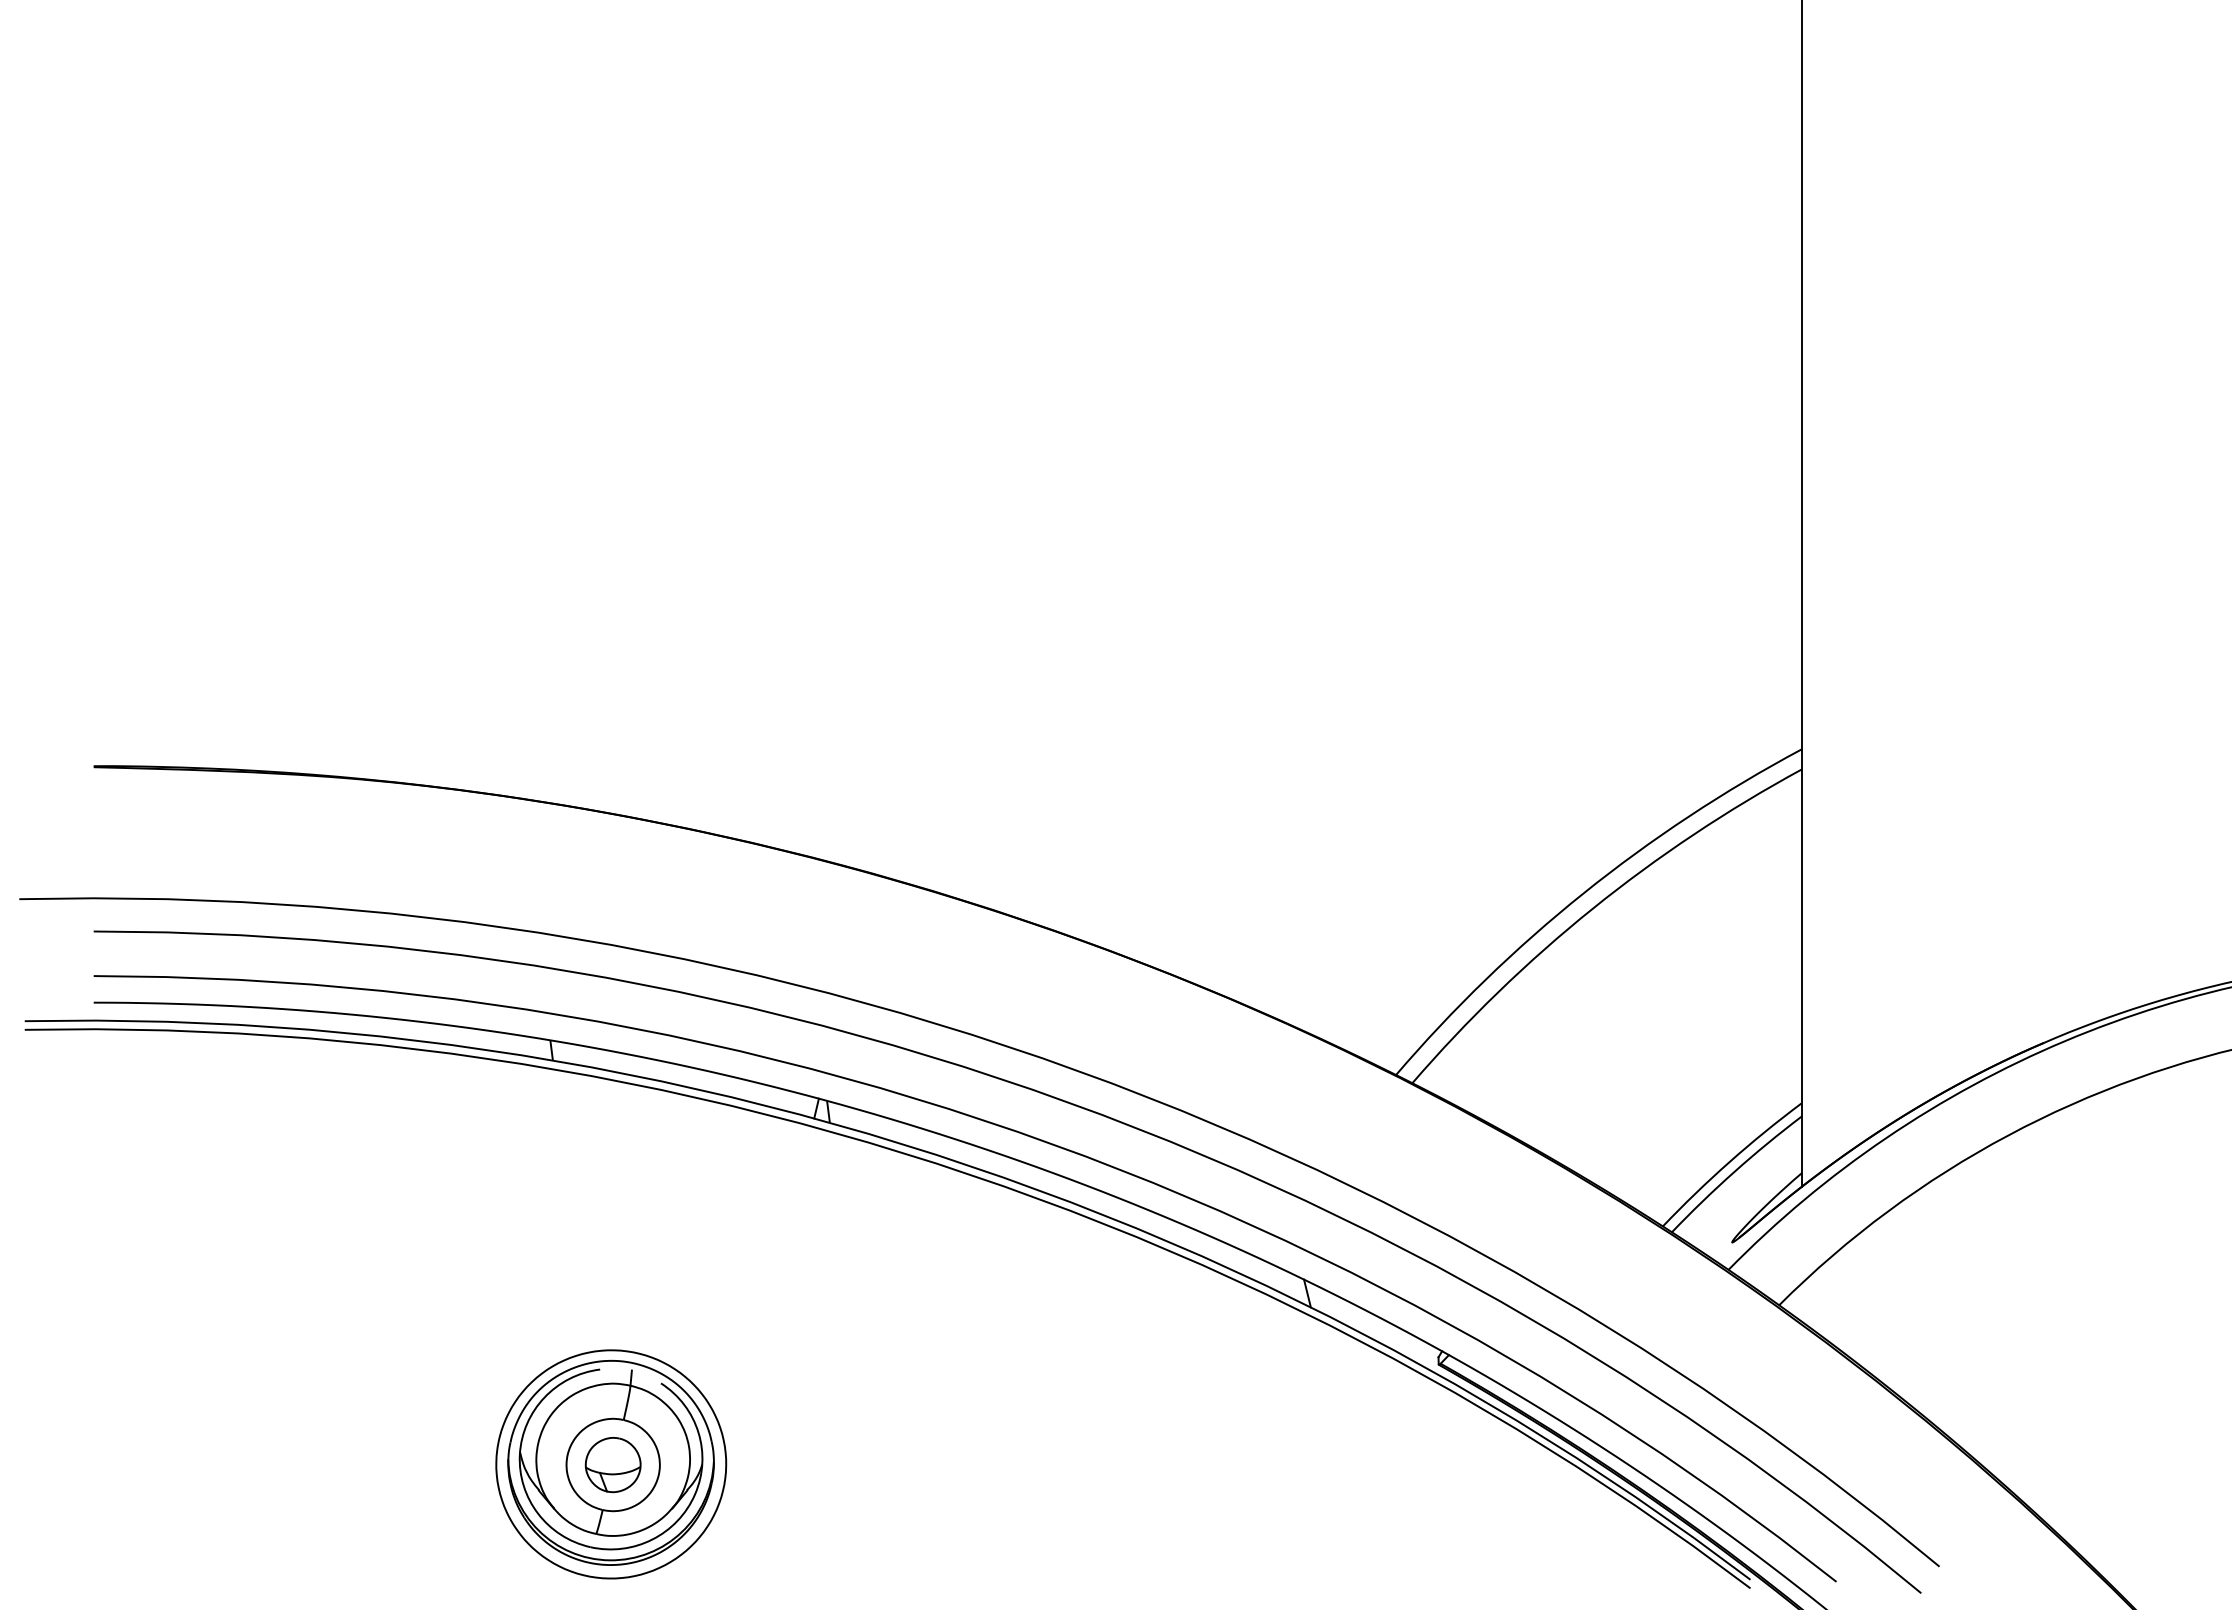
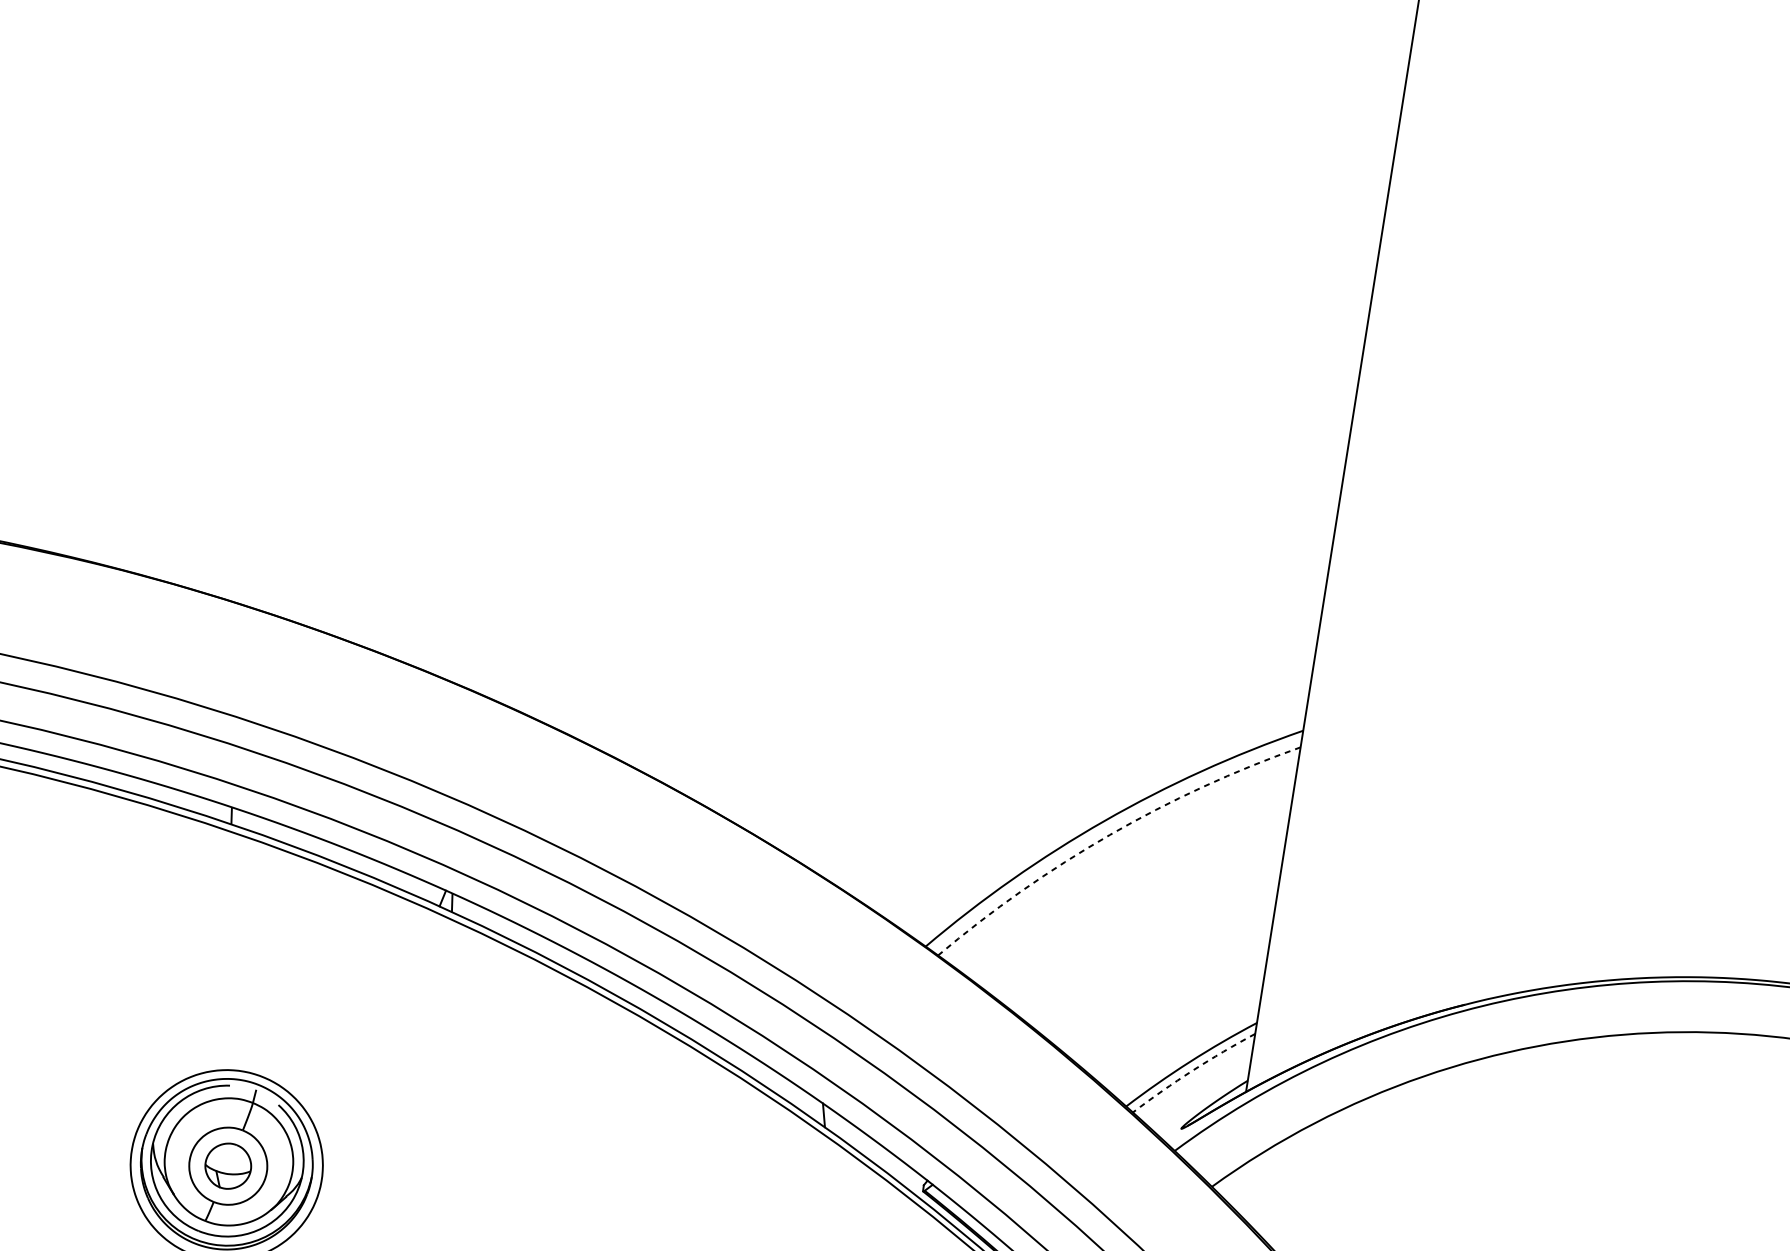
arc: (1592, 908) -> (1109, 834), solid -> dashed
arc: (1734, 1171) -> (1192, 1070), solid -> dashed

